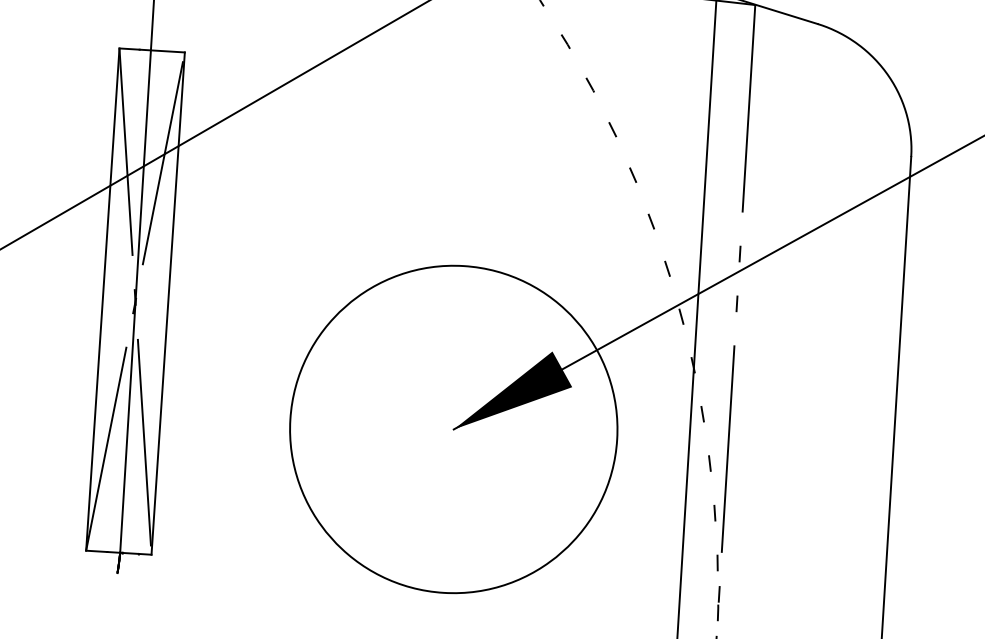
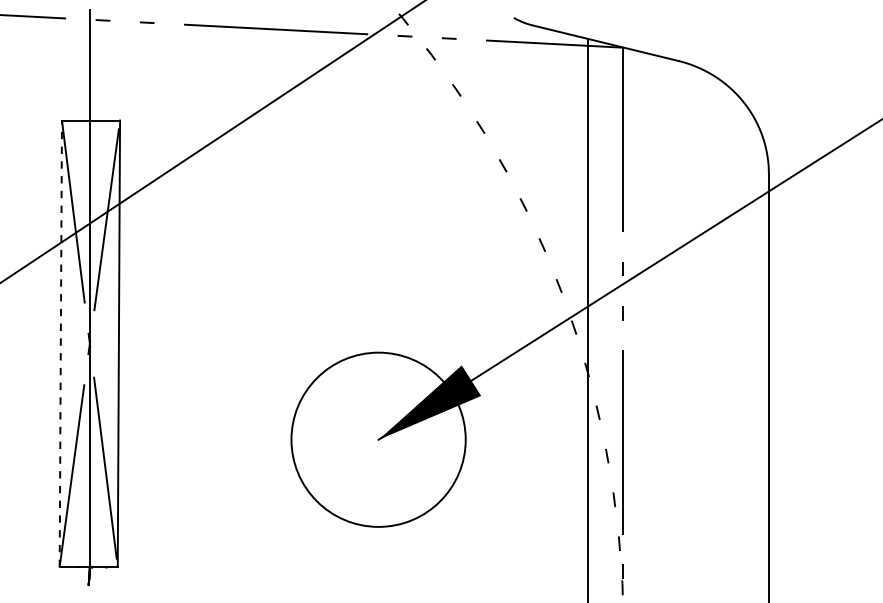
line: (102, 299) -> (60, 343), solid -> dashed
circle: (453, 429) -> (378, 439), size x0.6

